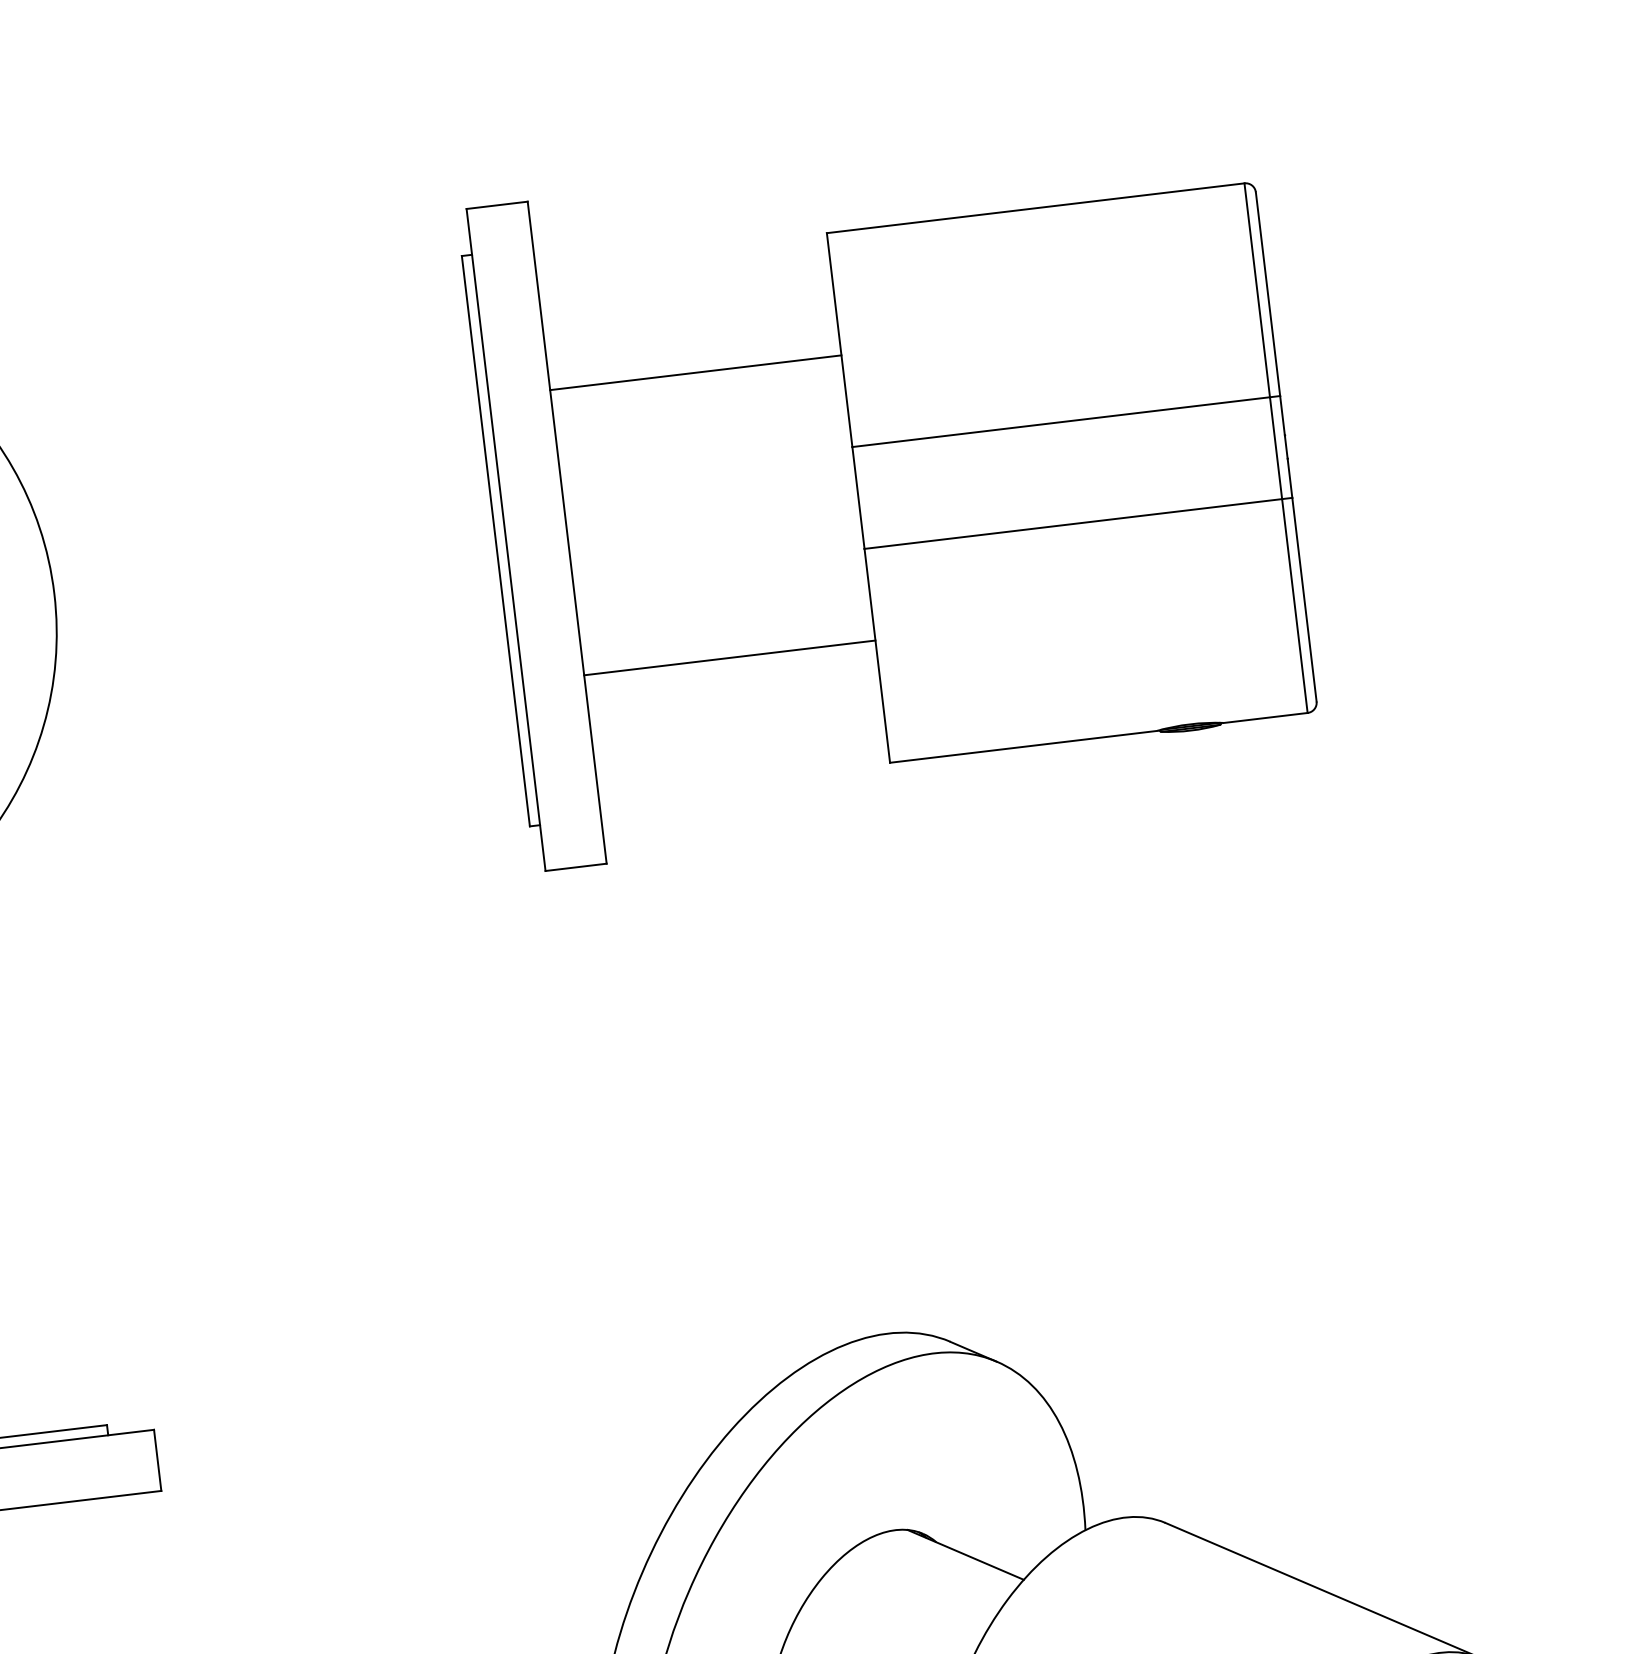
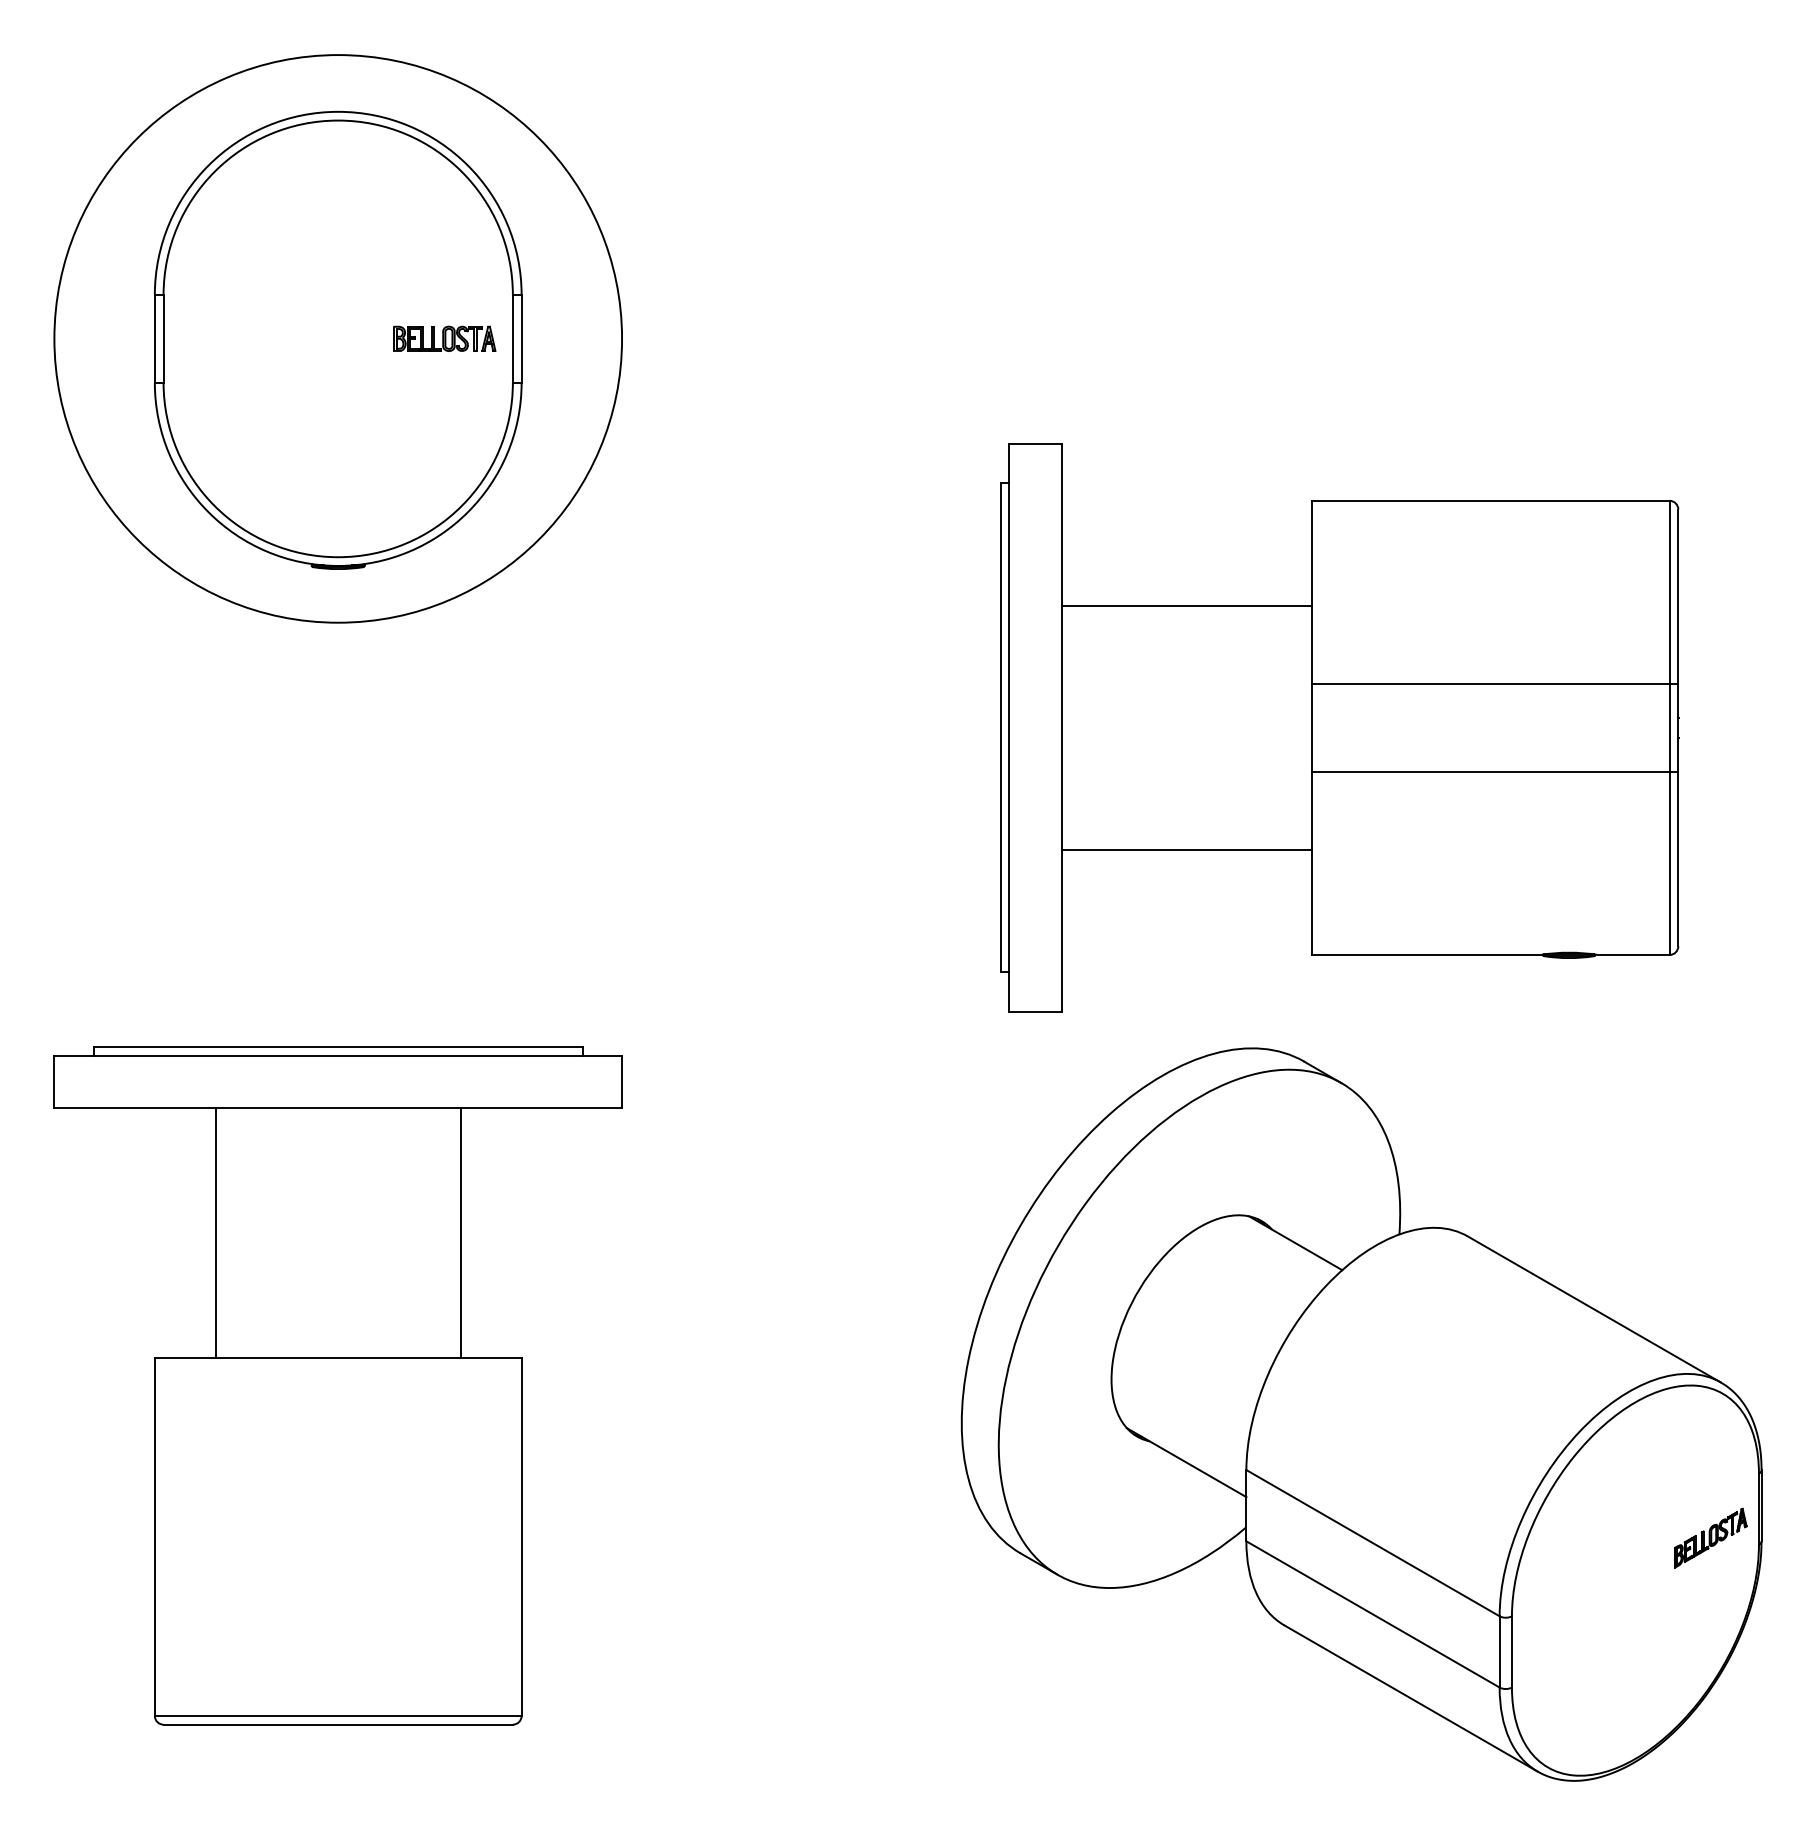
part: (891, 493) -> (1339, 727), moved

